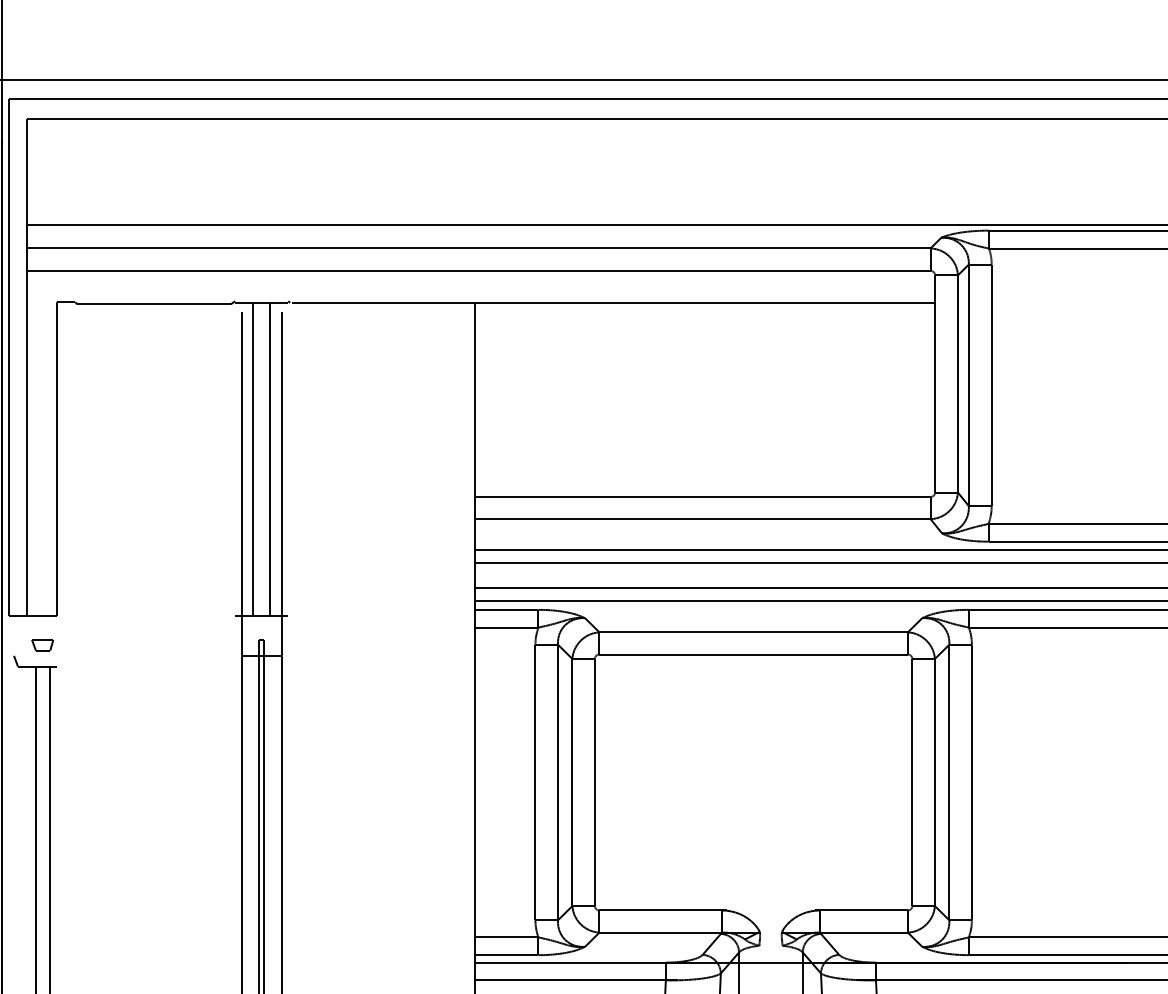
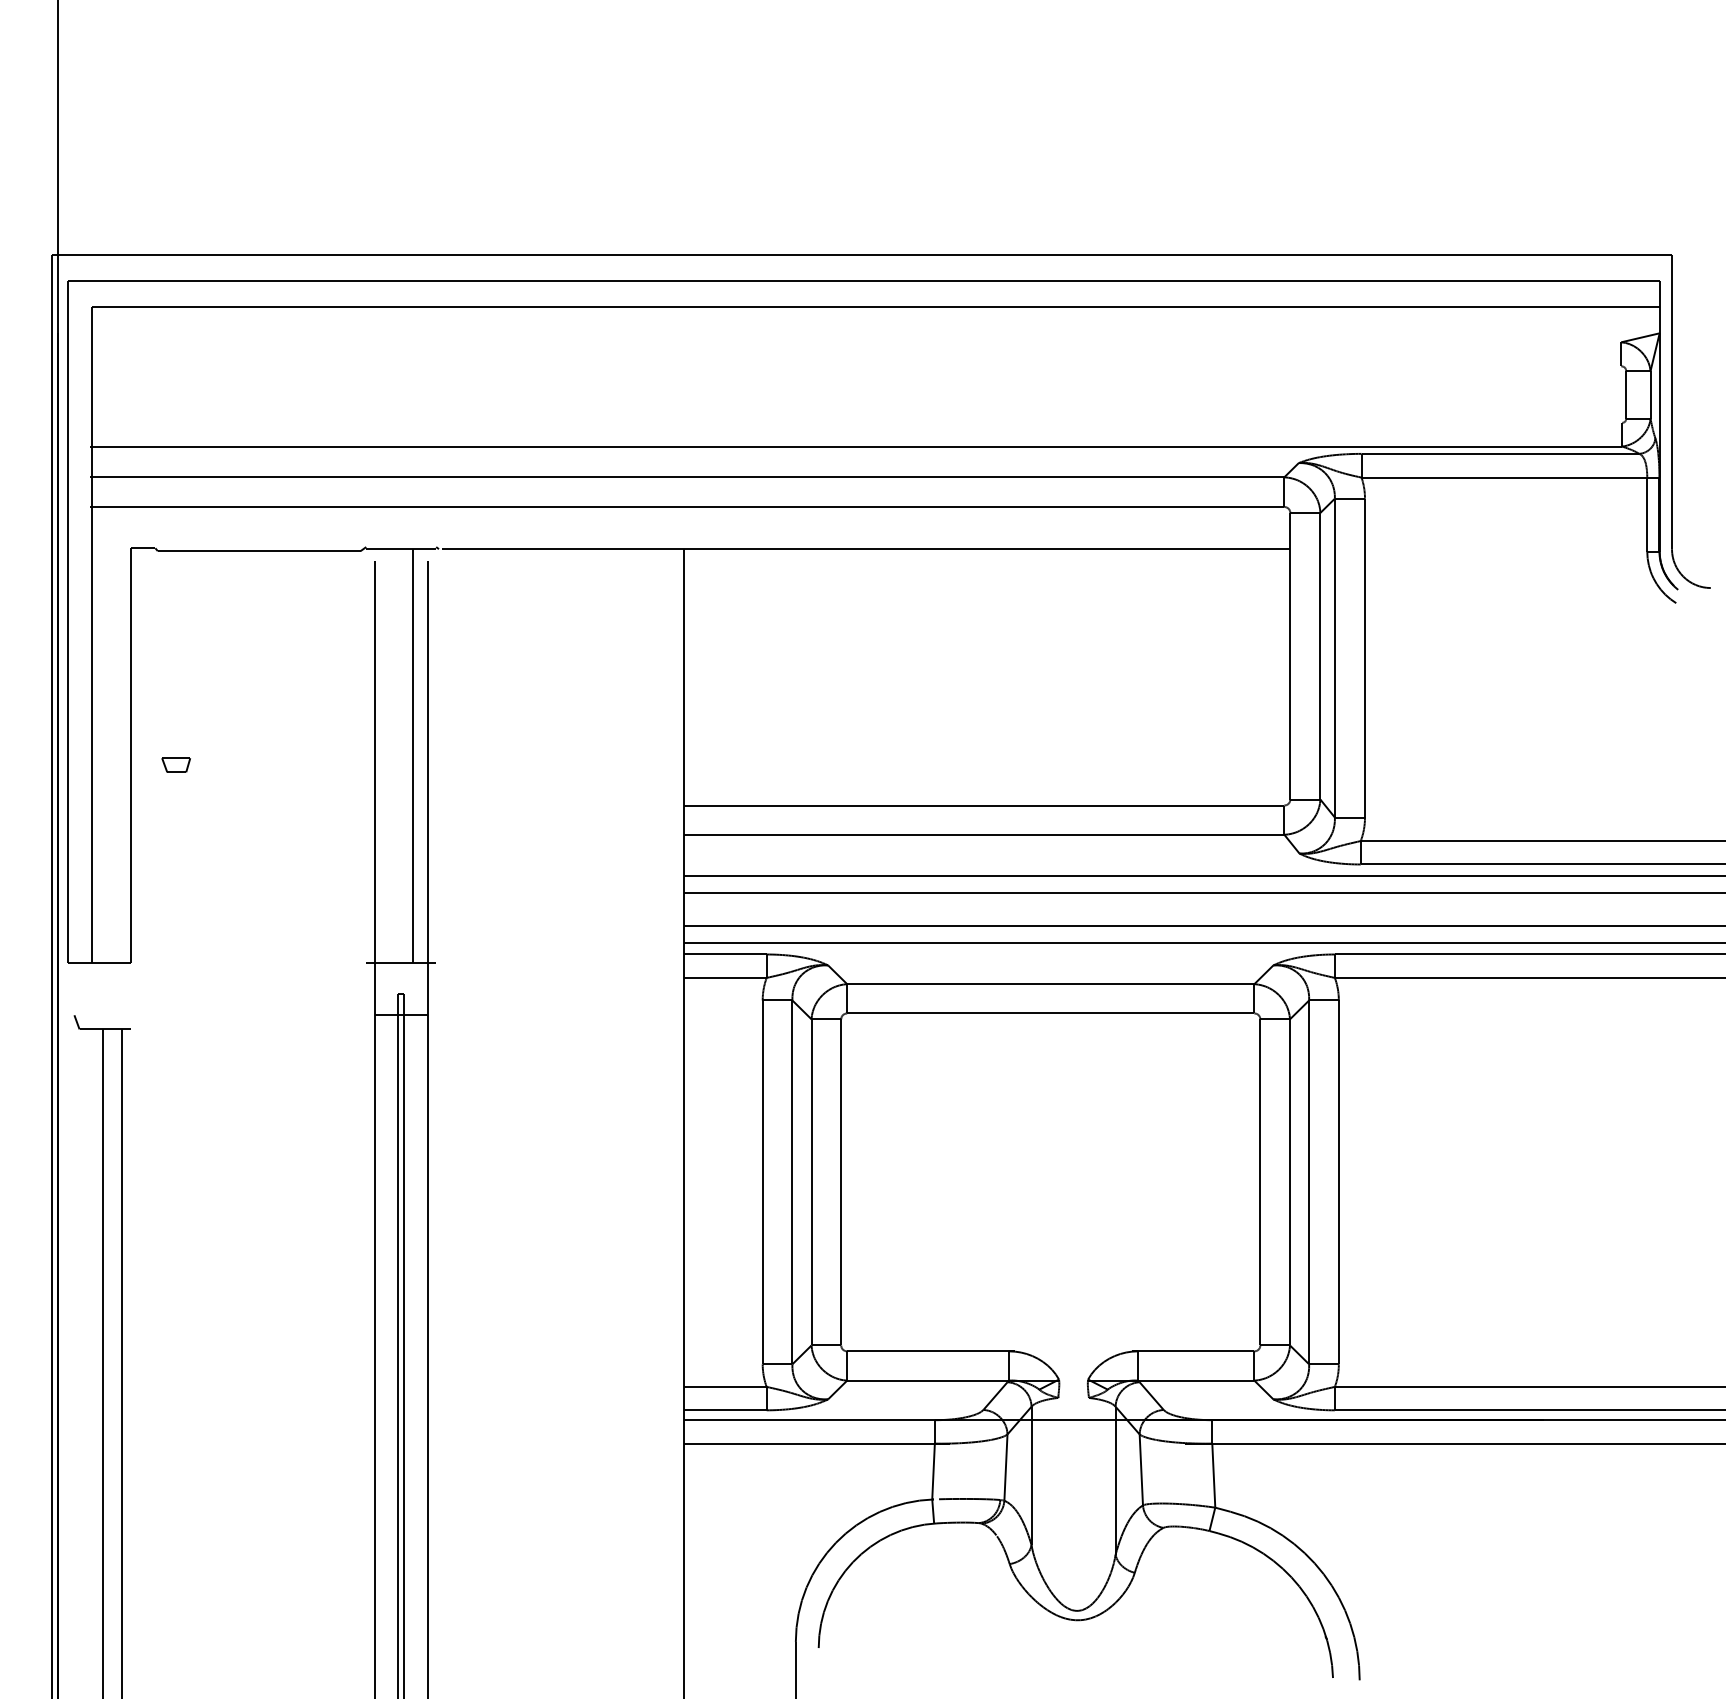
line: (252, 459) -> (389, 755), removed
part: (42, 644) -> (175, 764), moved

